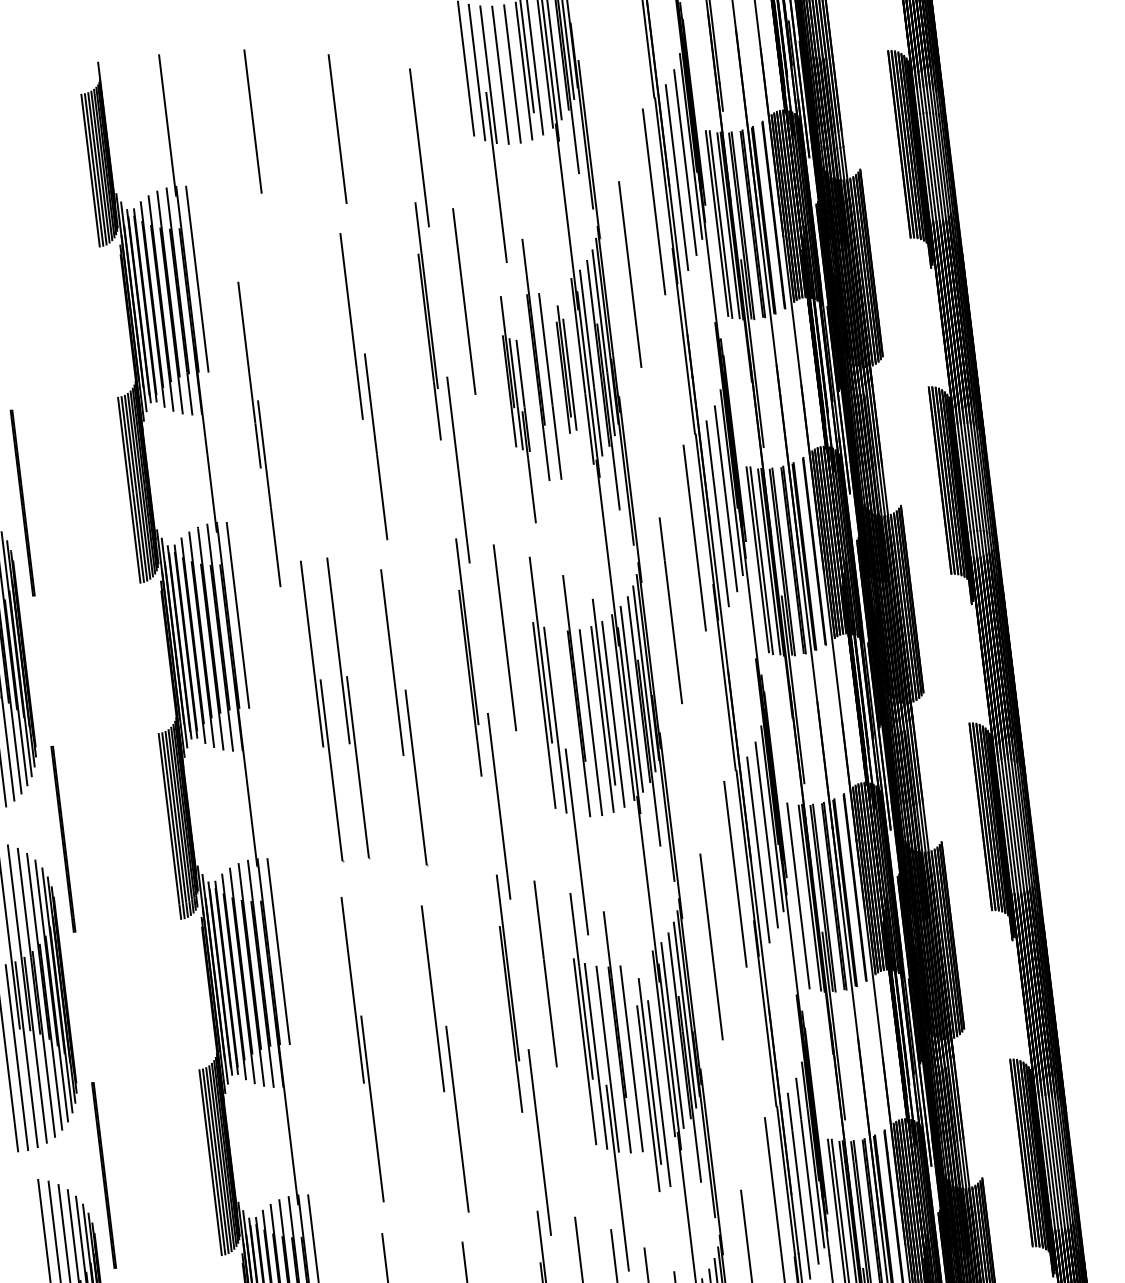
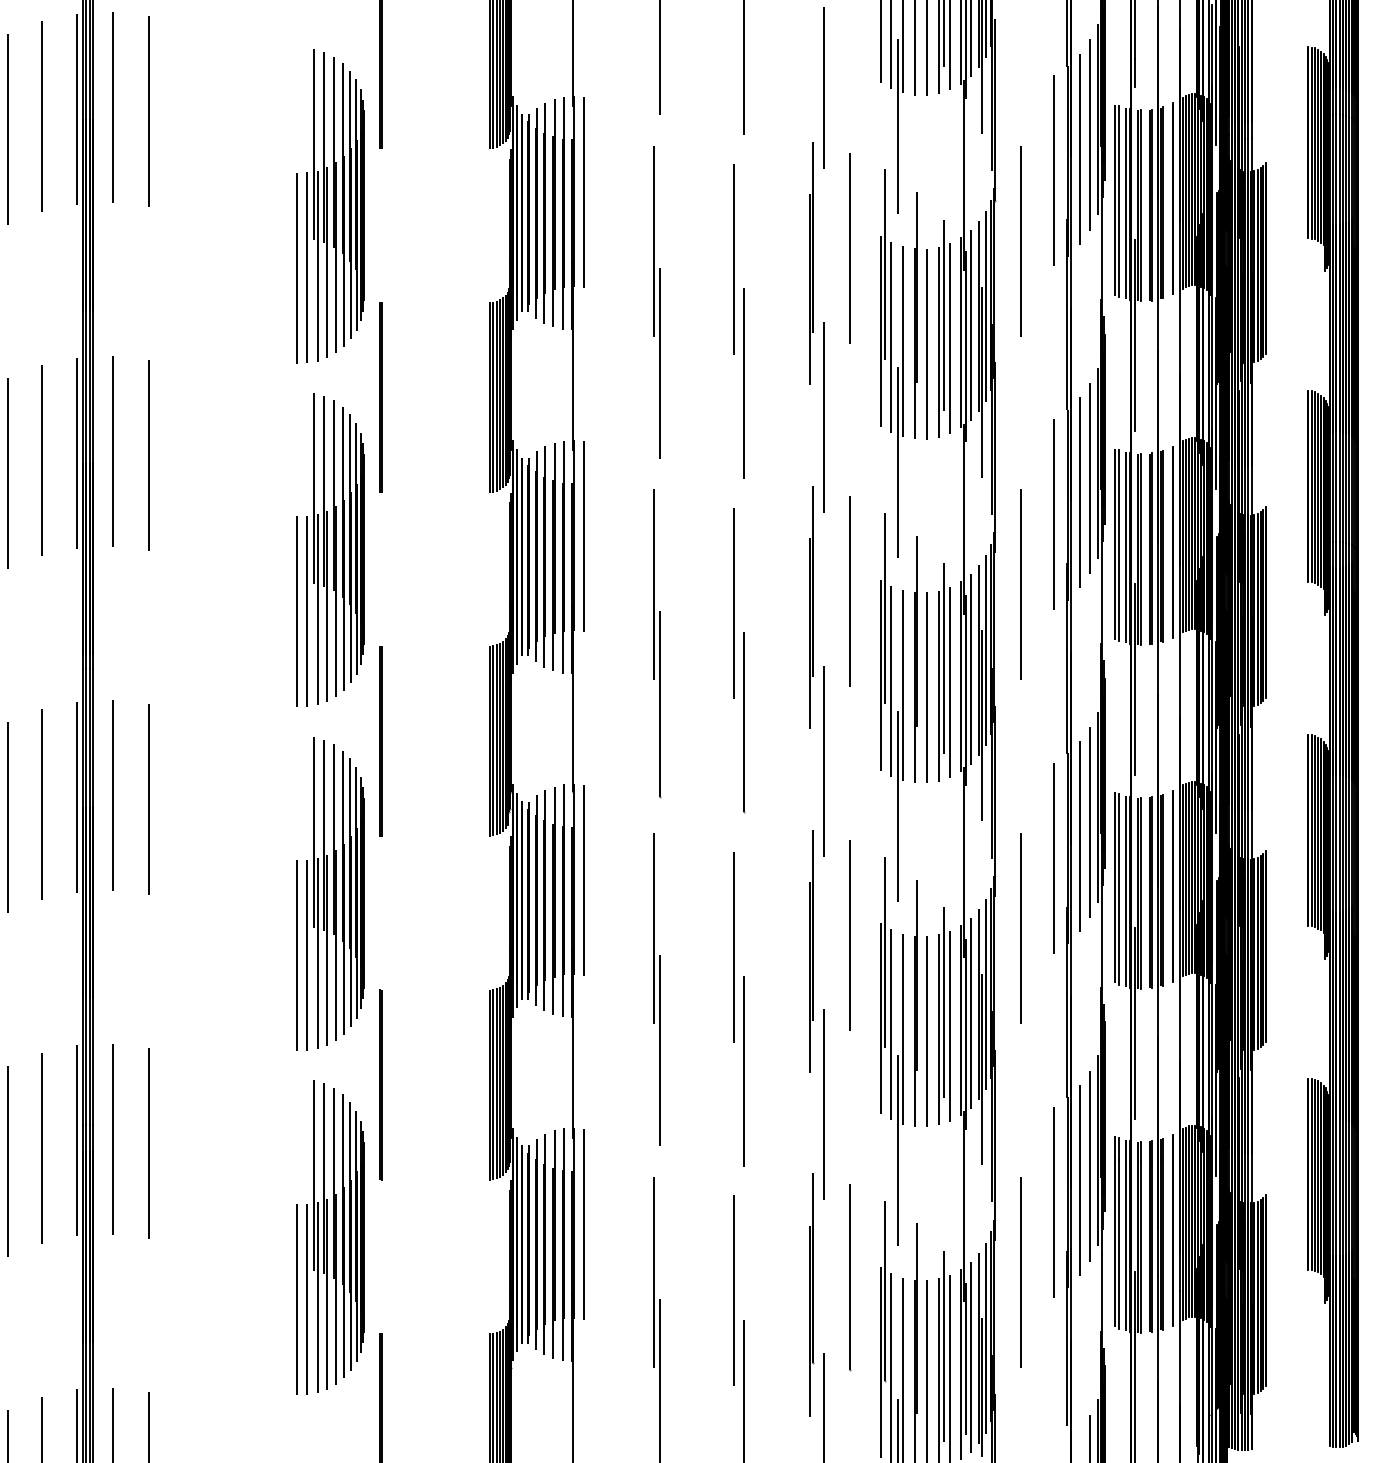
part: (565, 369) -> (944, 328), size x1.67
part: (518, 409) -> (891, 363), size x1.67
part: (259, 434) -> (656, 302), moved
part: (348, 707) -> (684, 643), removed
line: (566, 722) -> (902, 684), added
line: (802, 896) -> (1118, 888), added
part: (652, 1083) -> (944, 1015), moved

